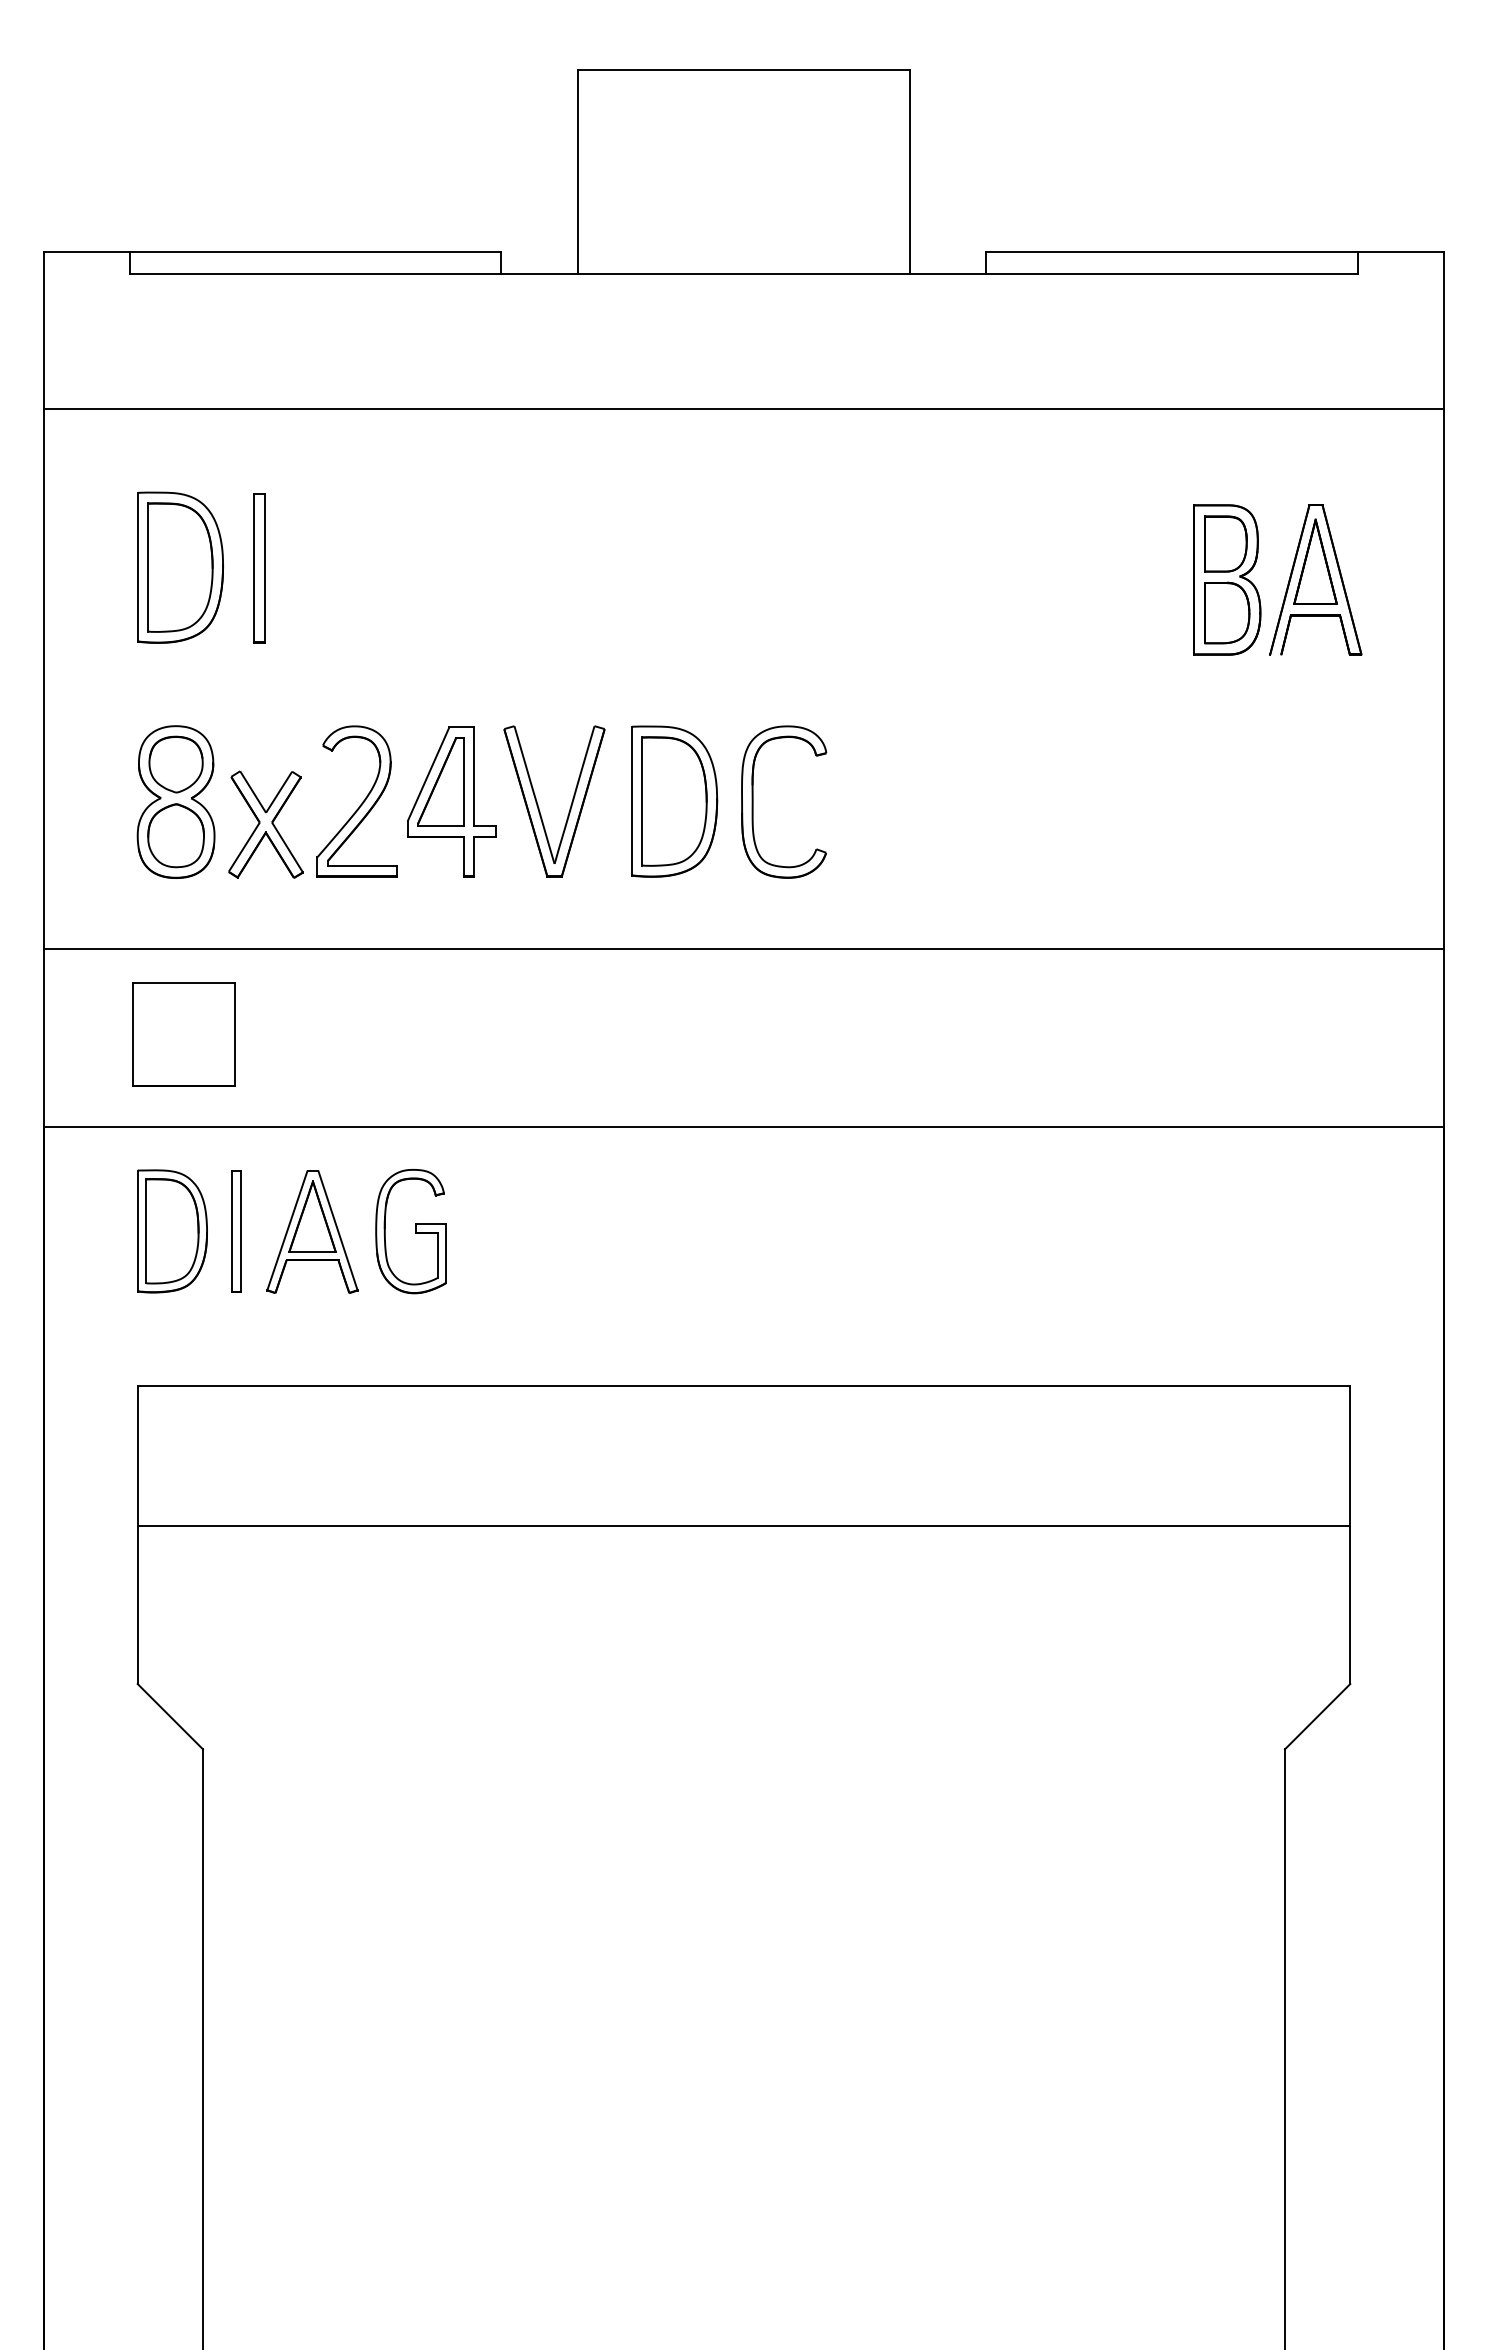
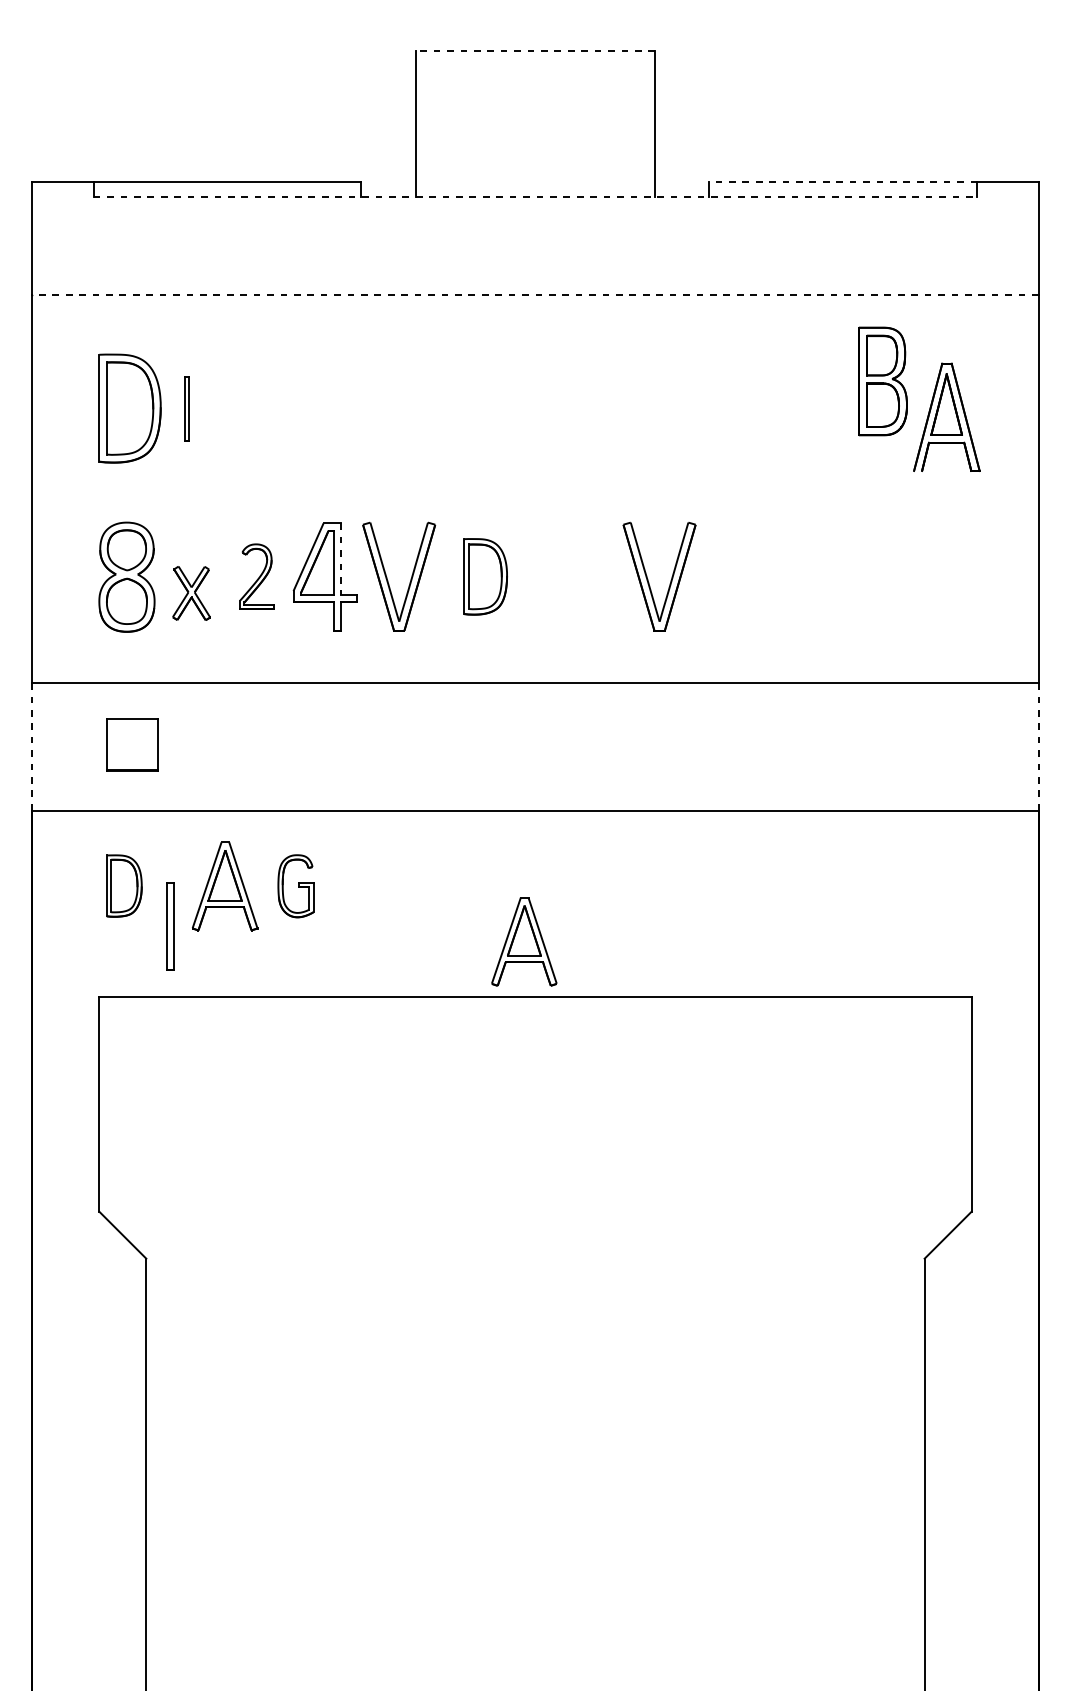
line: (743, 70) -> (535, 50), solid -> dashed
line: (1171, 252) -> (843, 181), solid -> dashed
line: (744, 274) -> (535, 197), solid -> dashed
line: (743, 409) -> (535, 294), solid -> dashed
part: (259, 568) -> (186, 409), size x0.6
part: (1227, 579) -> (883, 381), moved
line: (474, 776) -> (341, 558), solid -> dashed
part: (356, 801) -> (256, 576), size x0.6
part: (674, 801) -> (485, 576), size x0.7
part: (753, 801) -> (542, 576), removed
part: (901, 807) -> (648, 581), added
part: (265, 824) -> (191, 593), size x0.7
part: (183, 1034) -> (132, 744), size x0.7
line: (44, 1038) -> (32, 747), solid -> dashed
line: (1443, 1038) -> (1038, 747), solid -> dashed
part: (172, 1231) -> (124, 886), size x0.7
part: (236, 1231) -> (170, 926), moved
part: (410, 1231) -> (295, 886), size x0.7
part: (728, 1308) -> (524, 941), added
line: (743, 1525) -> (535, 1097), removed

